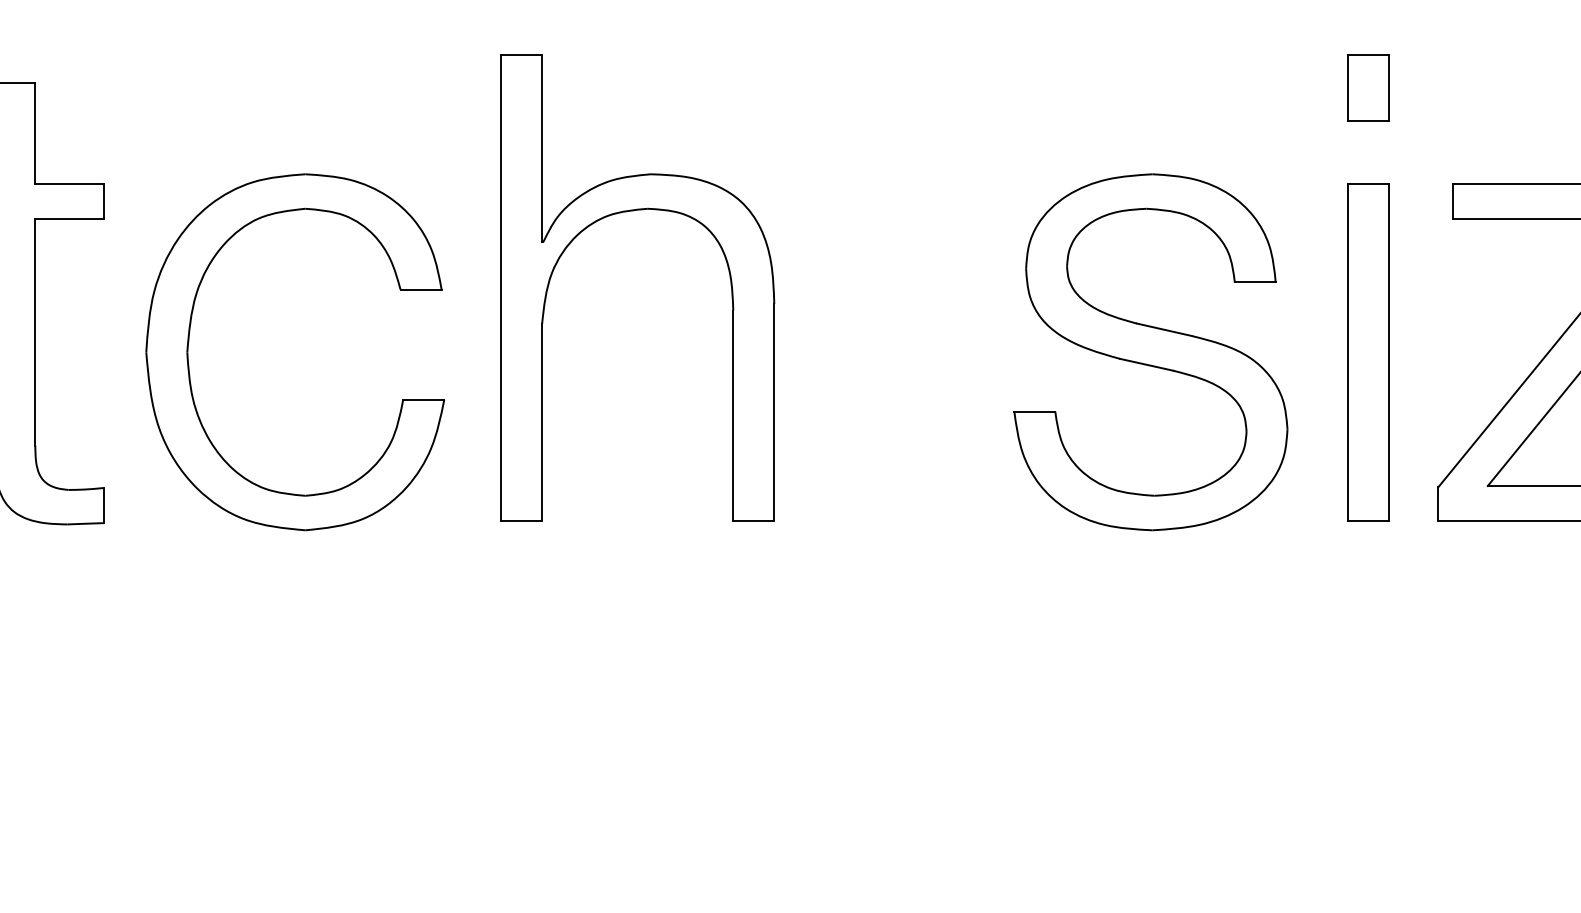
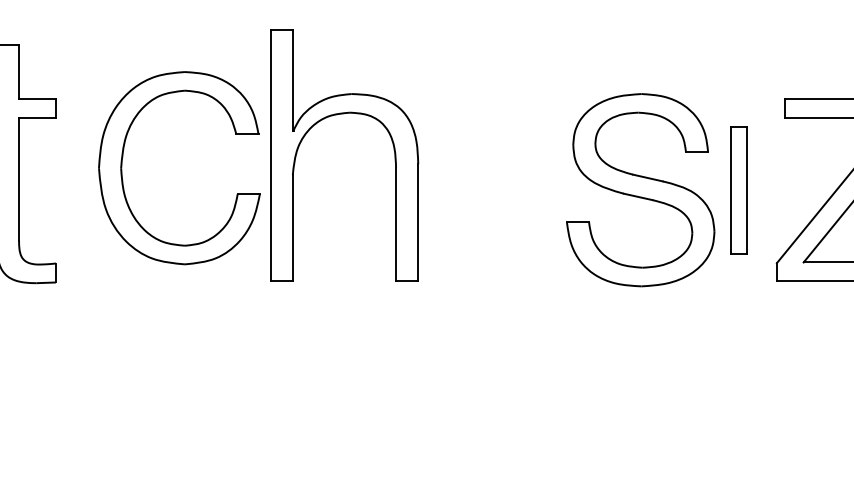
part: (1367, 88) -> (738, 47), removed
part: (1367, 350) -> (738, 189), size x0.7
part: (189, 352) -> (122, 168), moved
part: (1150, 352) -> (640, 190), moved

